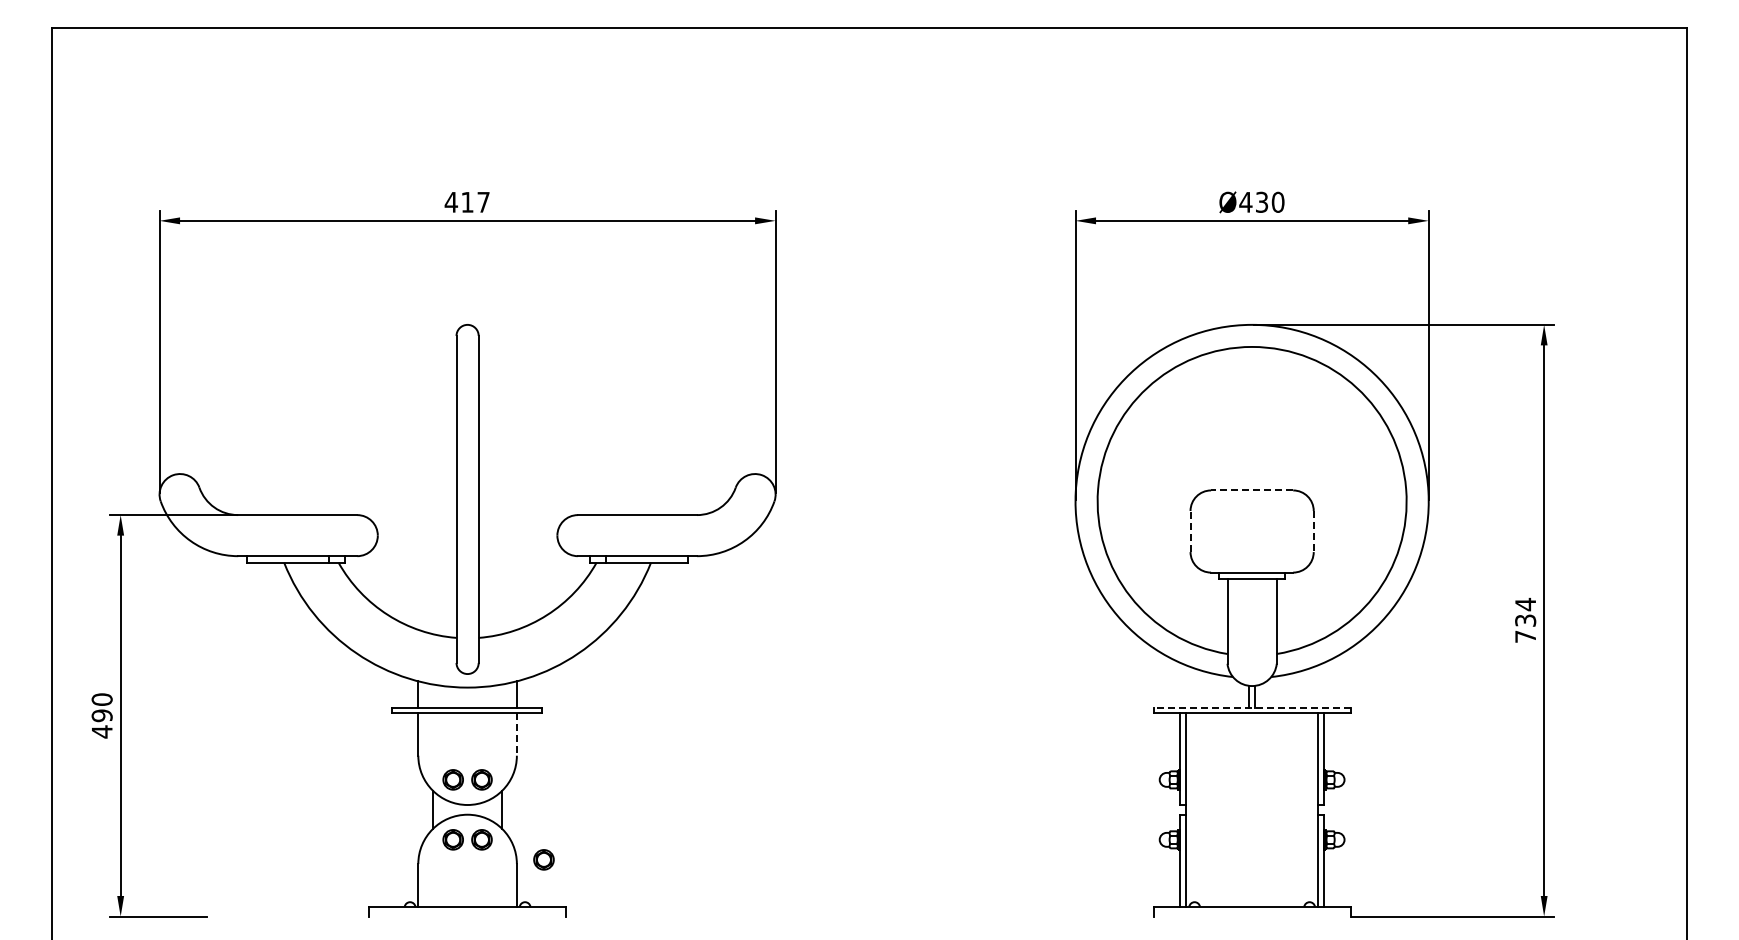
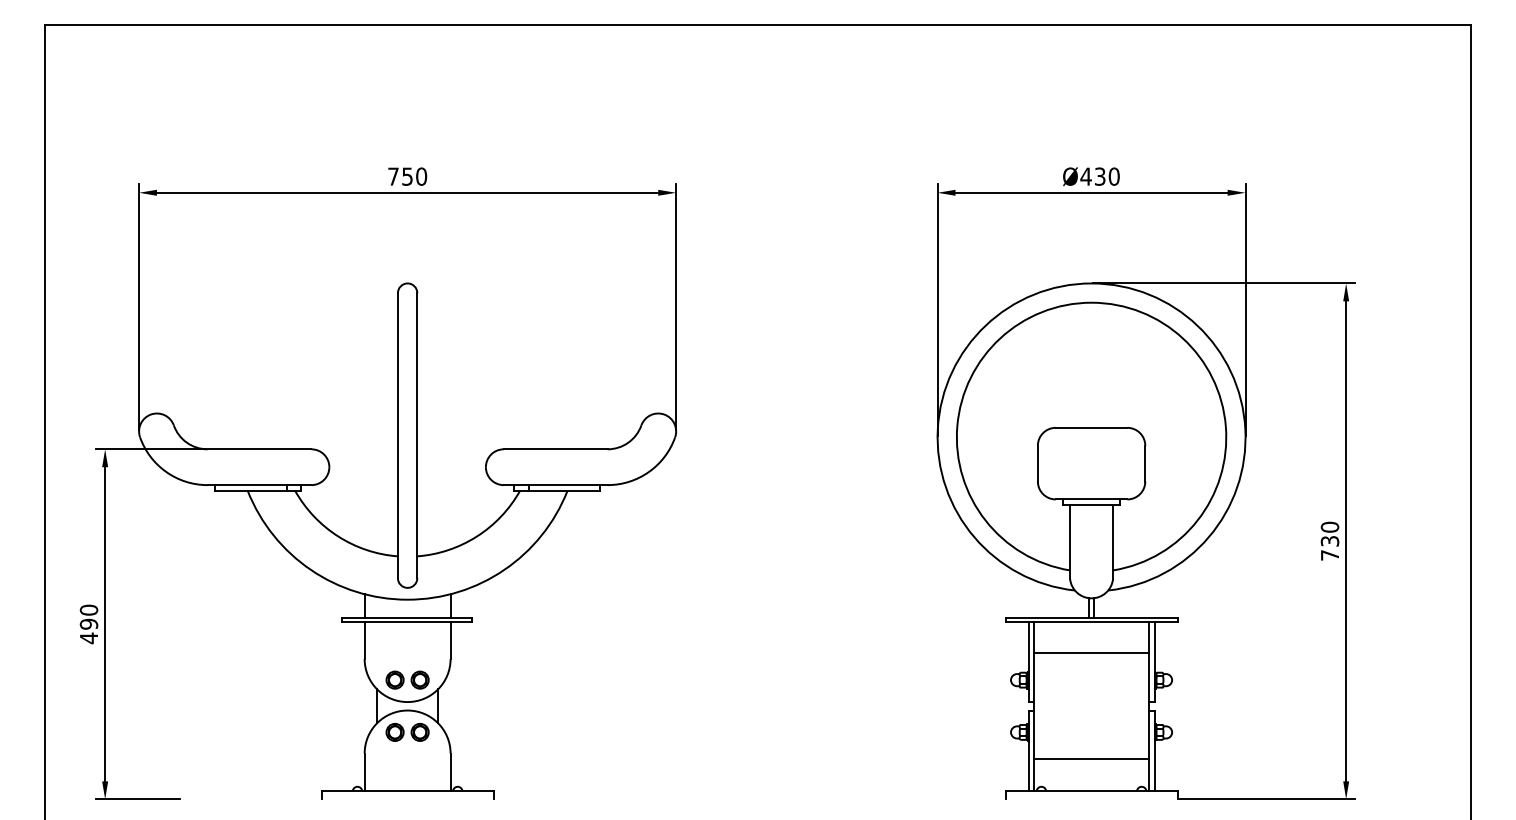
text: (466, 201) -> (406, 175), 417 -> 750
line: (1251, 490) -> (1091, 427), dashed -> solid
line: (1190, 531) -> (1037, 463), dashed -> solid
line: (1313, 531) -> (1145, 463), dashed -> solid
text: (1525, 604) -> (1329, 527), 734 -> 730
line: (1252, 708) -> (1091, 617), dashed -> solid
line: (516, 734) -> (450, 640), dashed -> solid
line: (1251, 749) -> (1091, 653), added
part: (543, 859) -> (473, 749), removed
line: (1251, 870) -> (1091, 759), added

